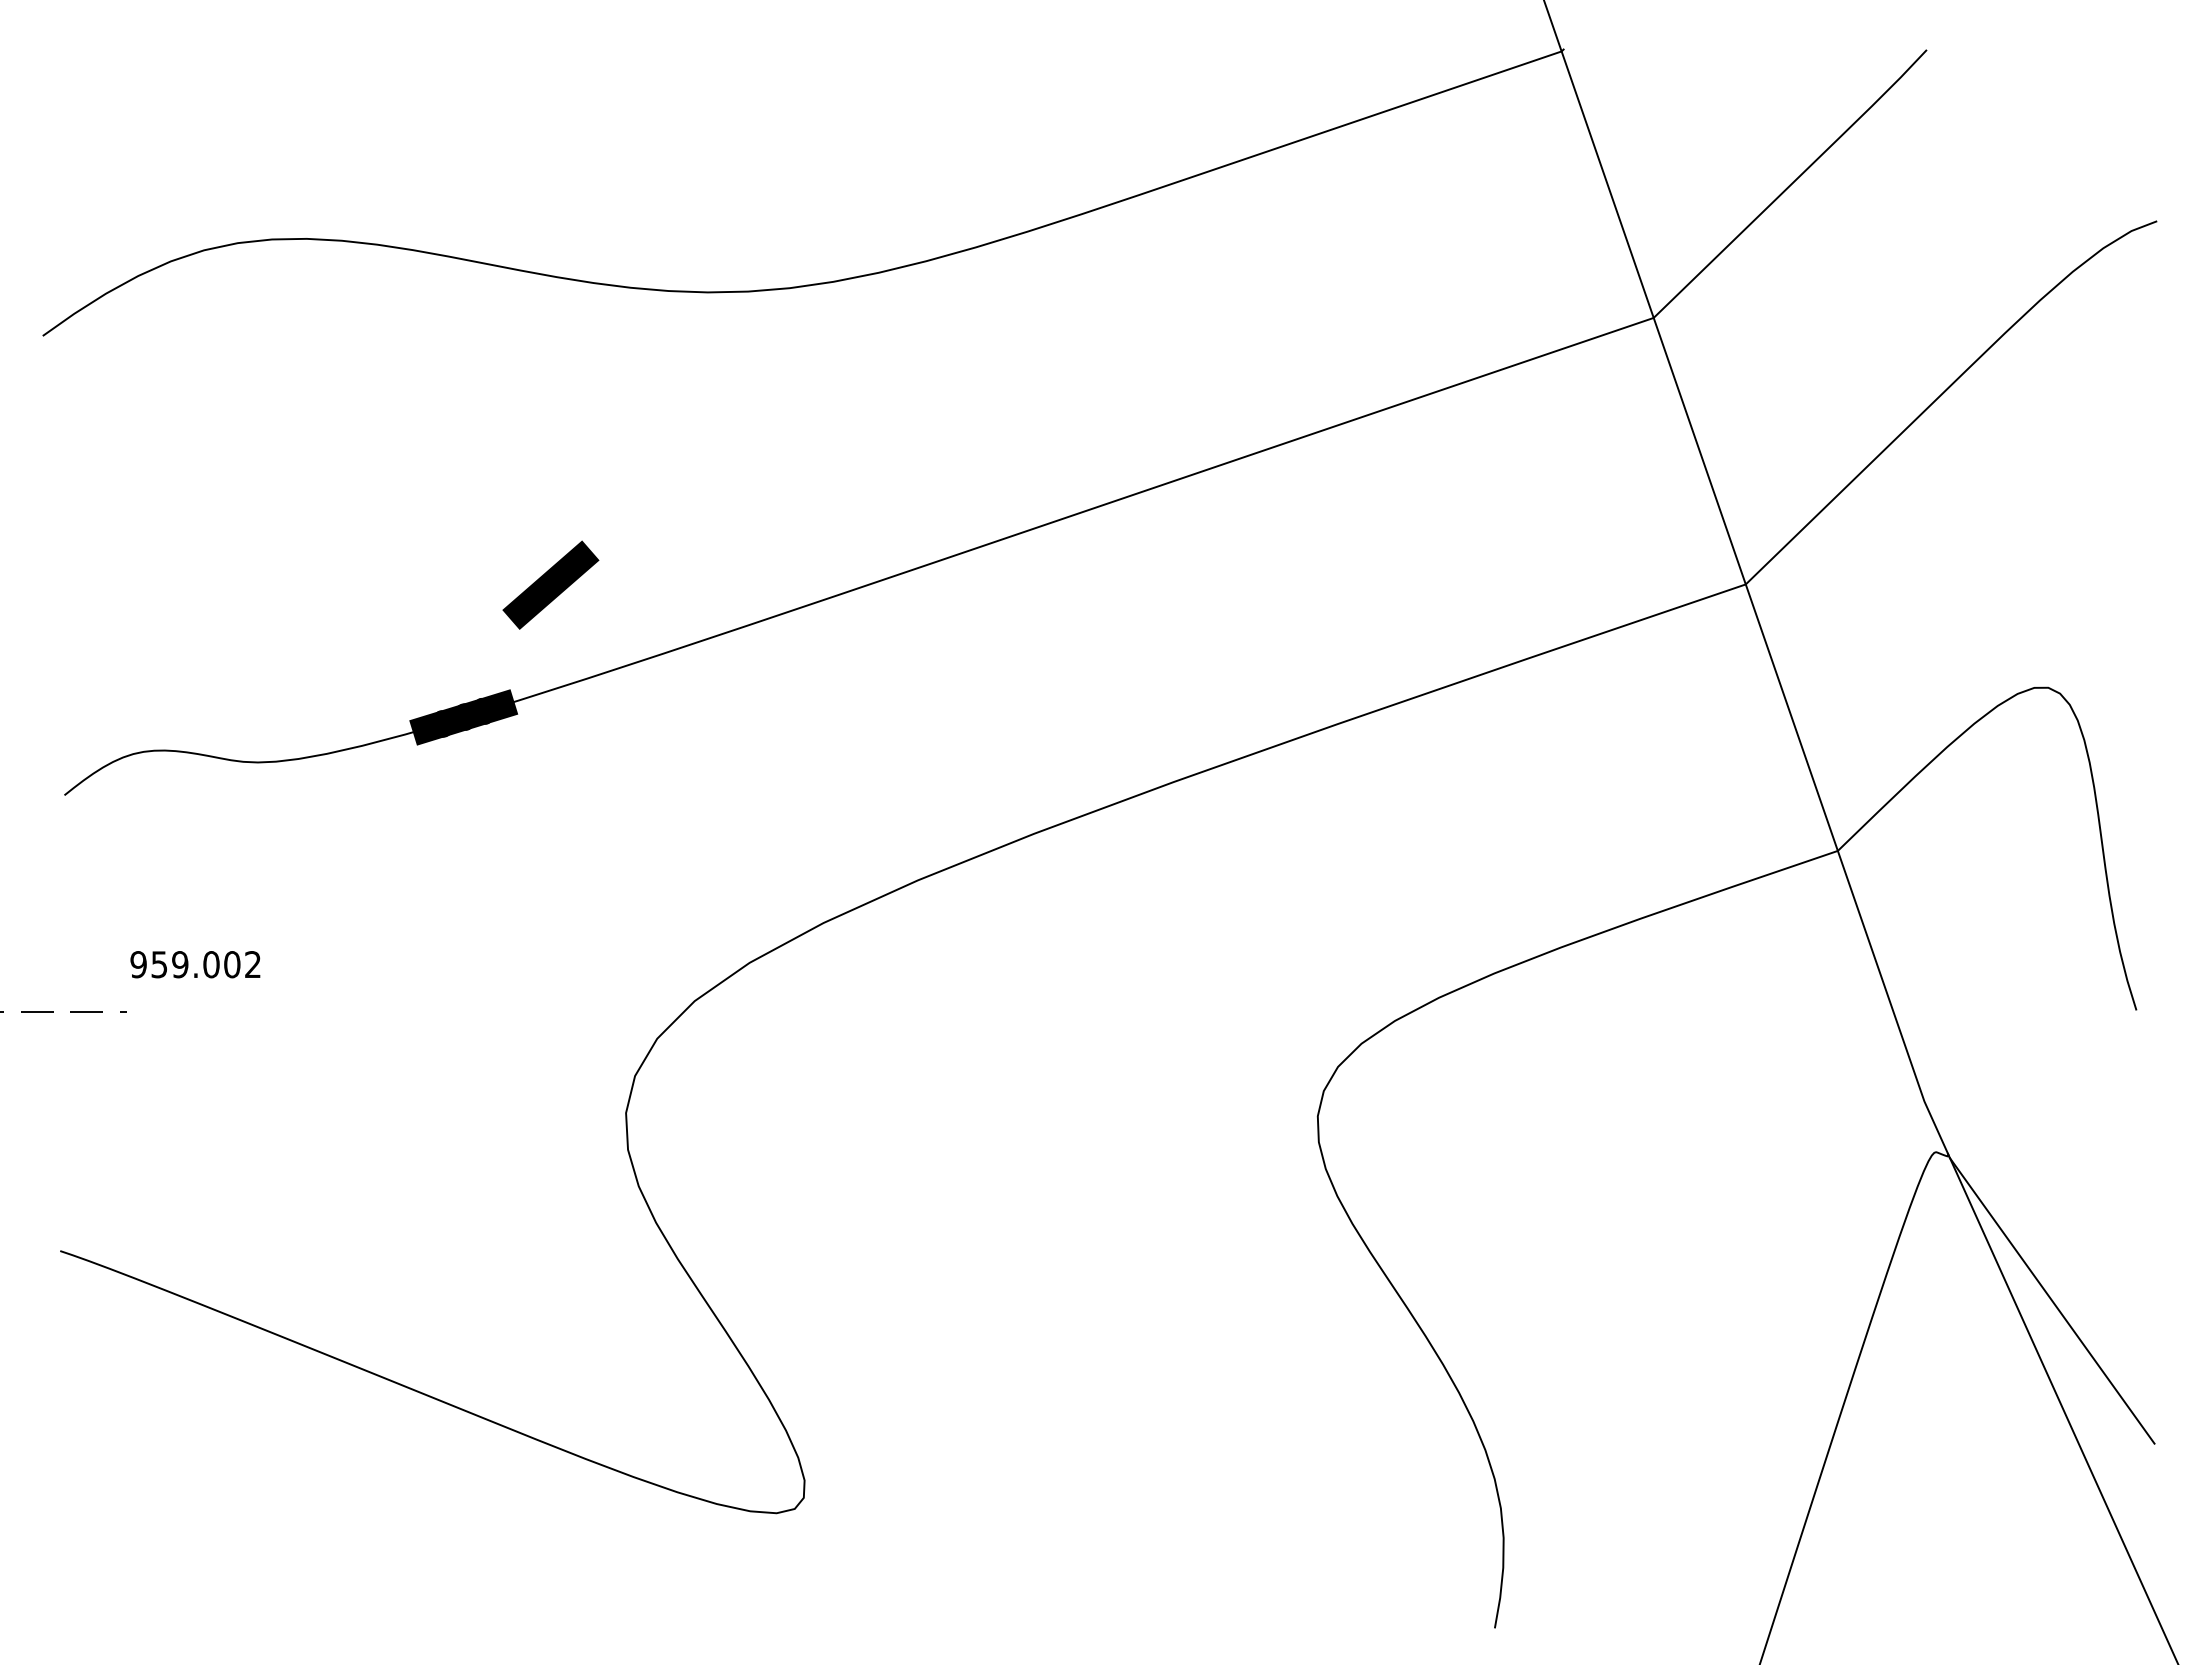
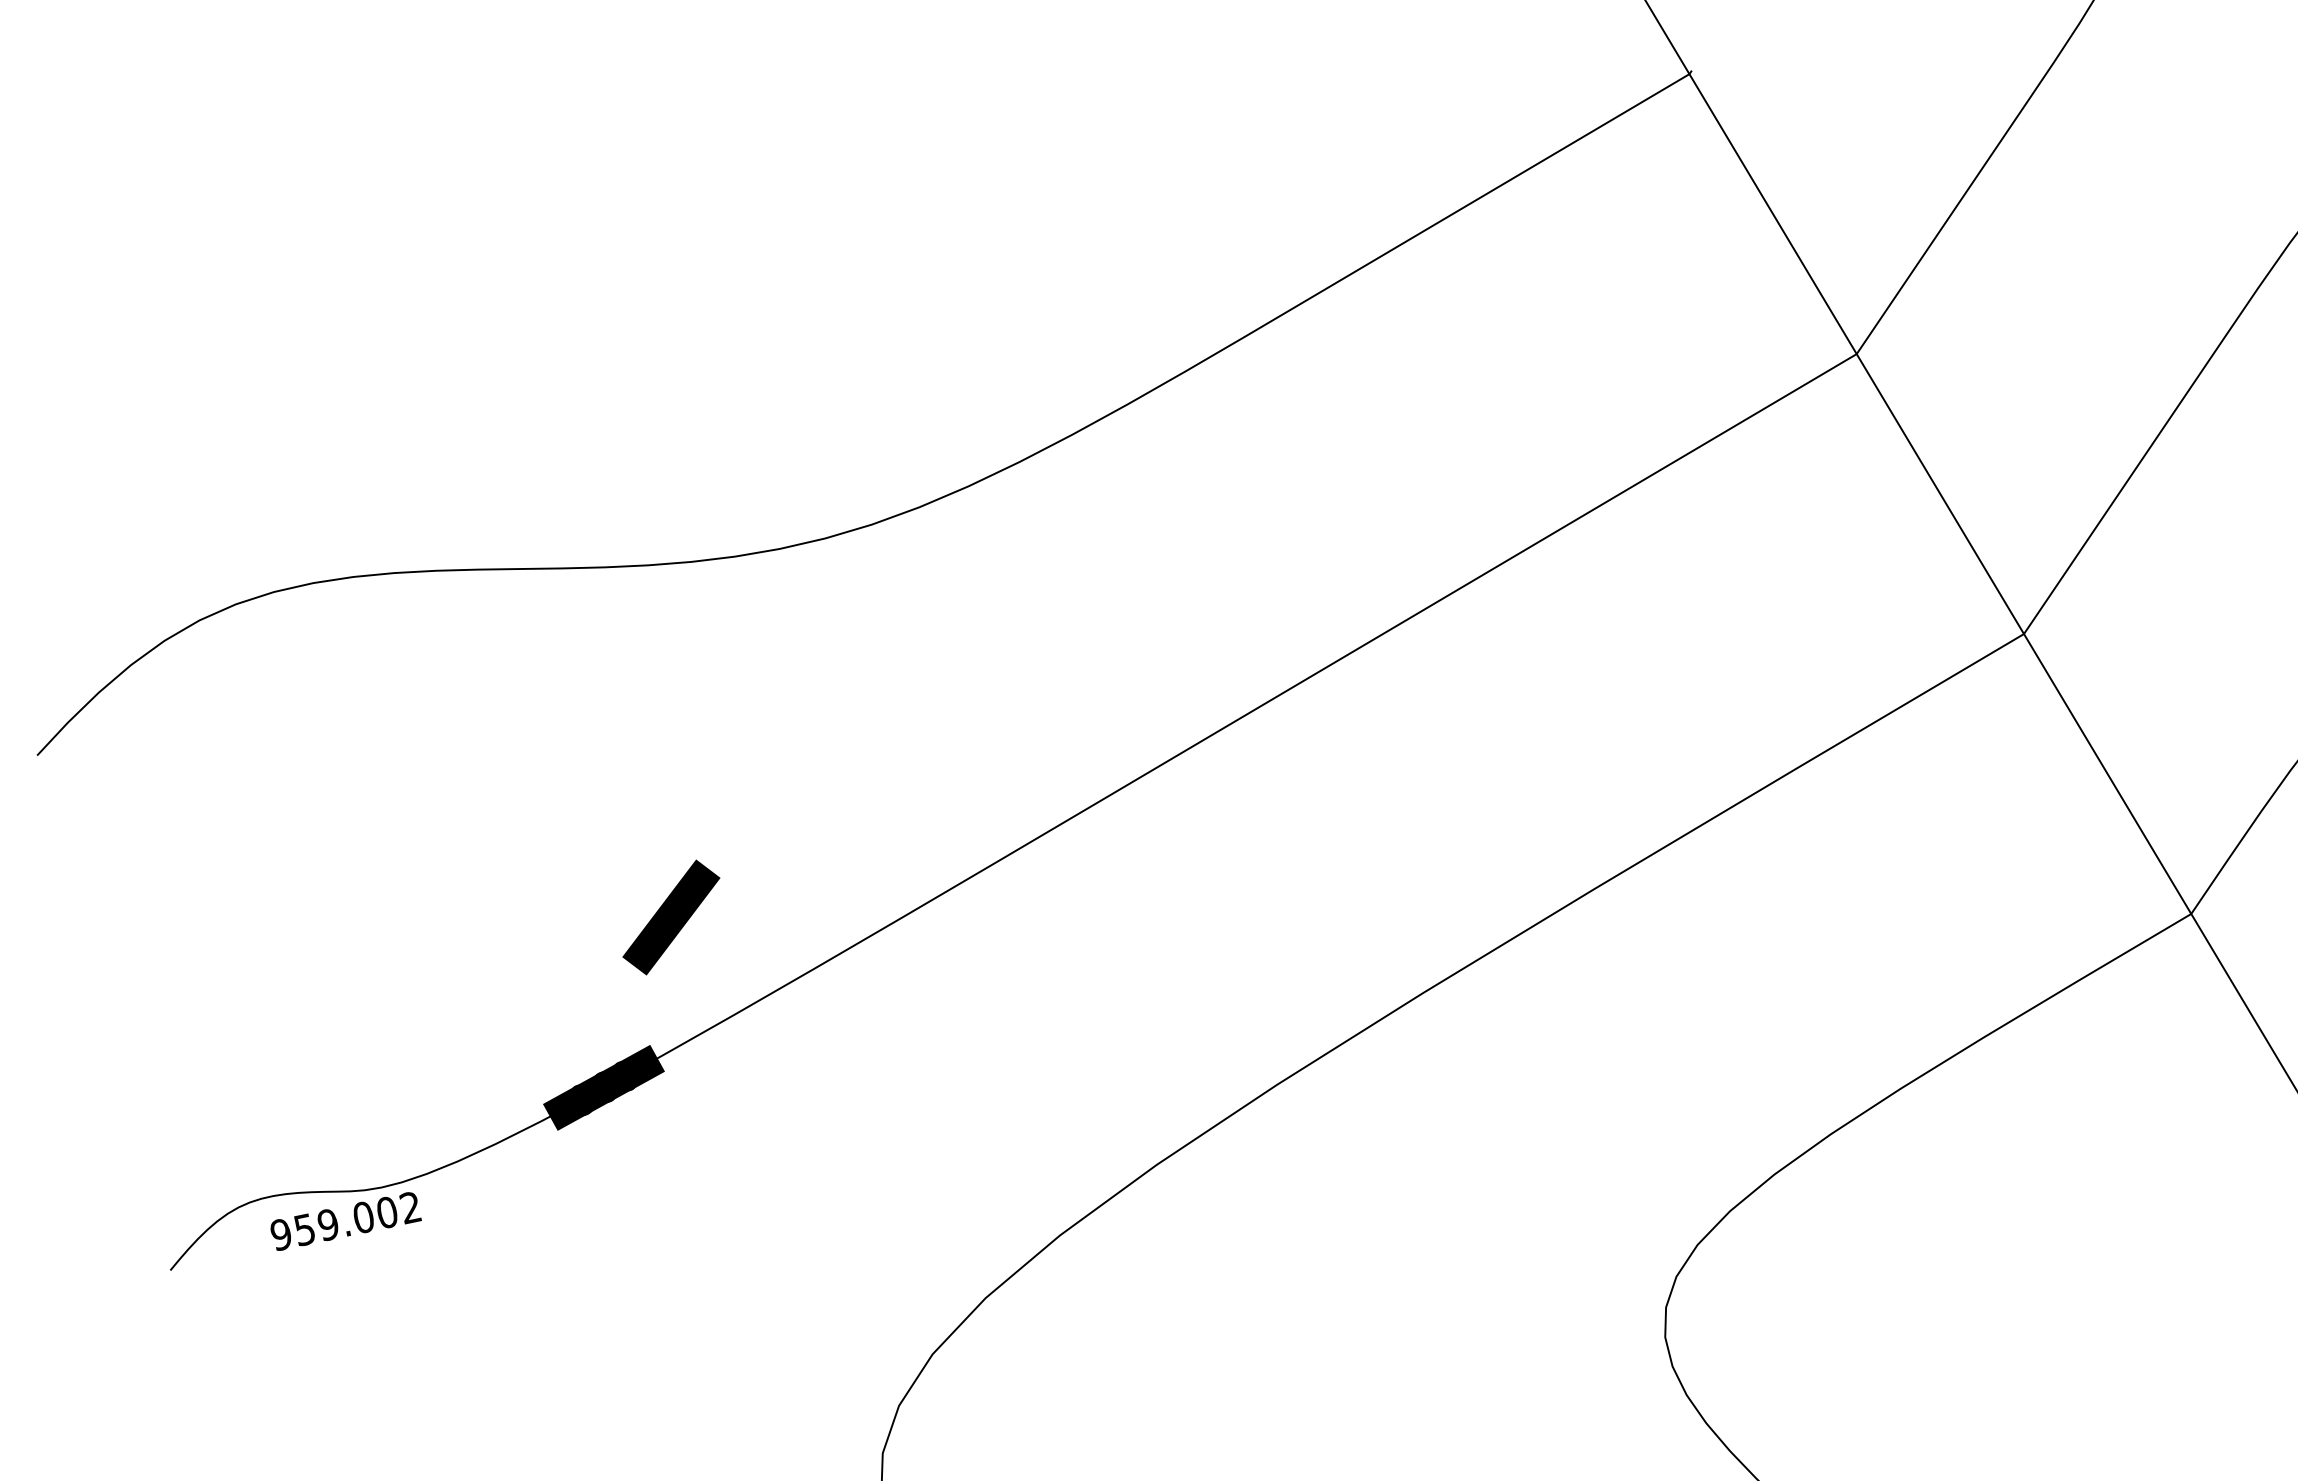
text: (195, 964) -> (345, 1221), moved

